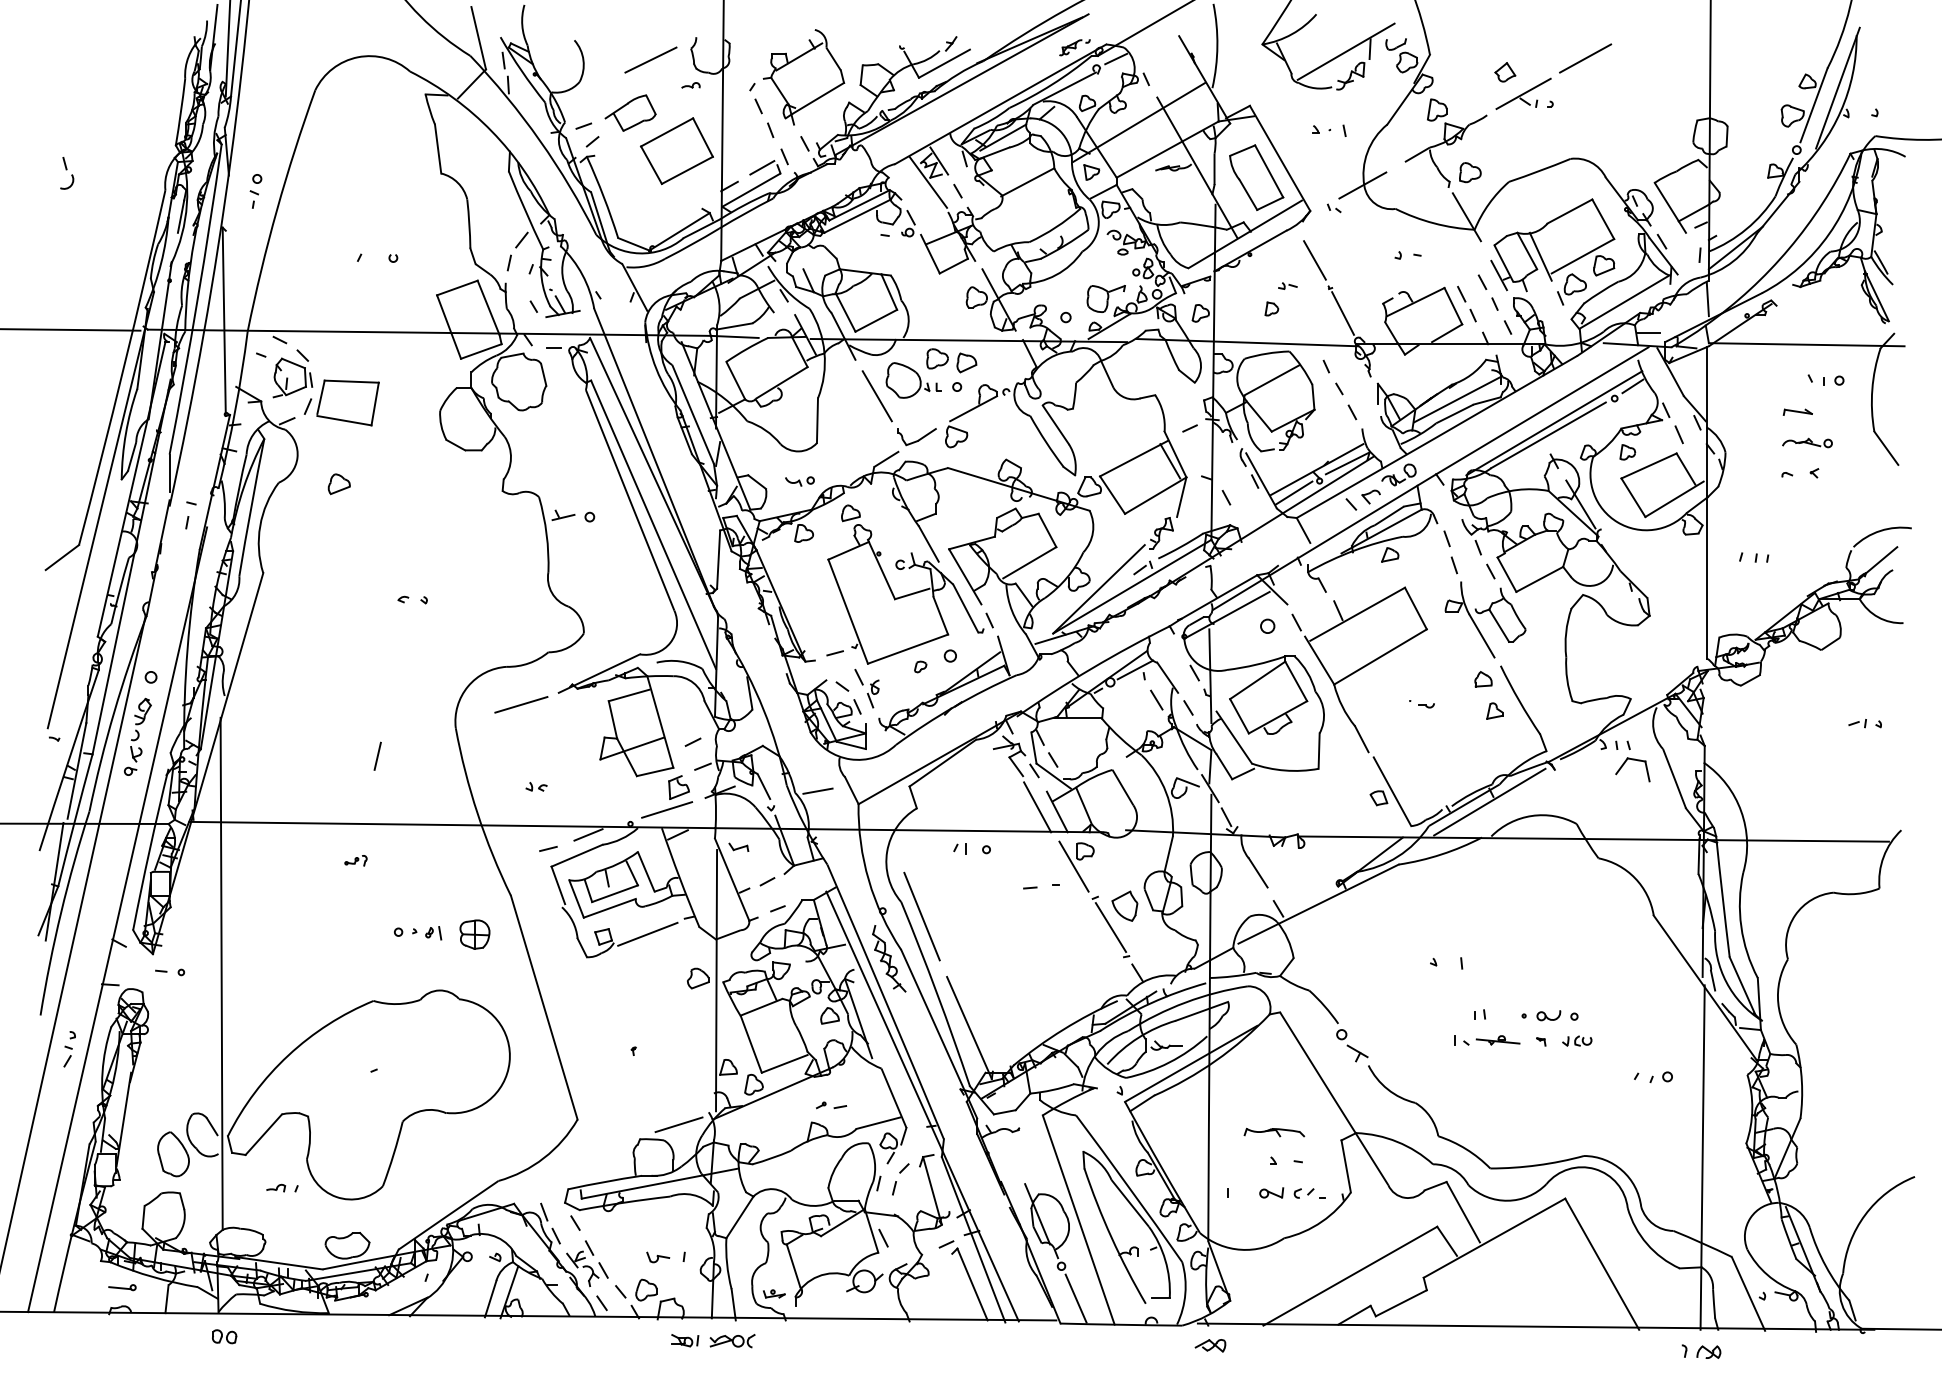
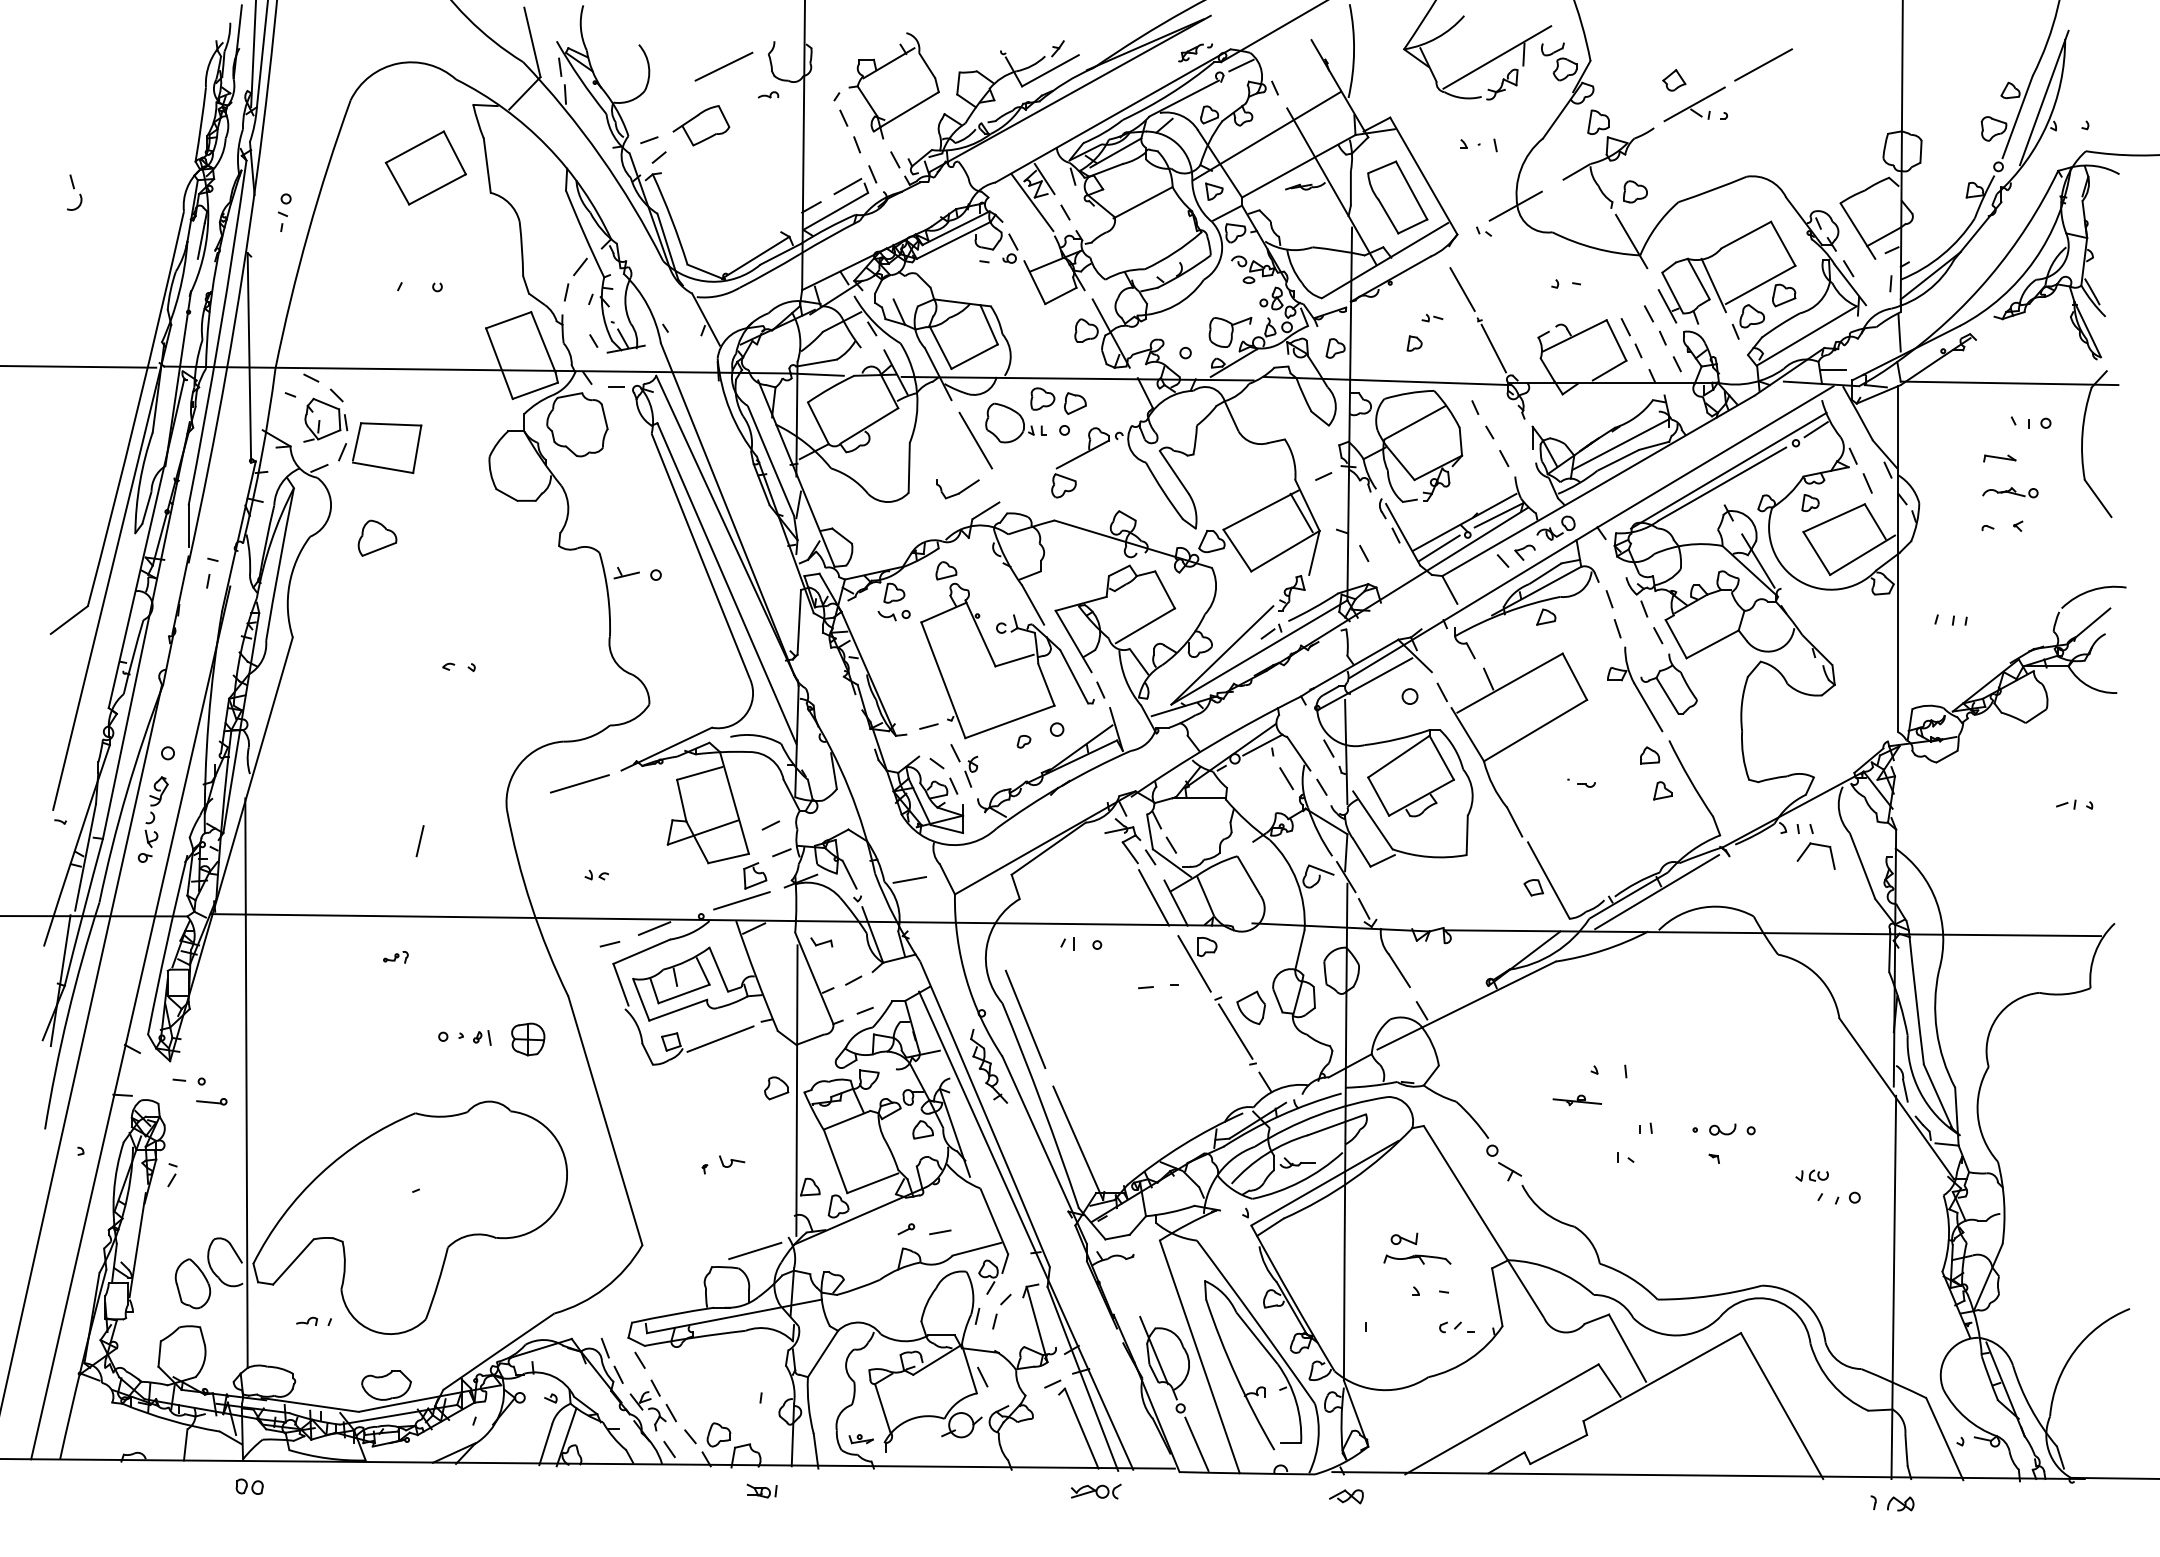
part: (676, 151) -> (425, 168), moved
part: (916, 437) -> (957, 489), moved
part: (799, 481) -> (893, 615), moved
part: (338, 484) -> (376, 538), size x1.6
part: (1497, 1040) -> (1576, 1100), moved
part: (1577, 1040) -> (1812, 1175), moved
part: (67, 1056) -> (171, 1175), moved
part: (831, 1105) -> (924, 1229), size x1.6
part: (1271, 1192) -> (1404, 1238), moved
part: (658, 1257) -> (732, 1161), moved
part: (122, 1287) -> (211, 1101), moved
part: (732, 1341) -> (1096, 1492), moved

